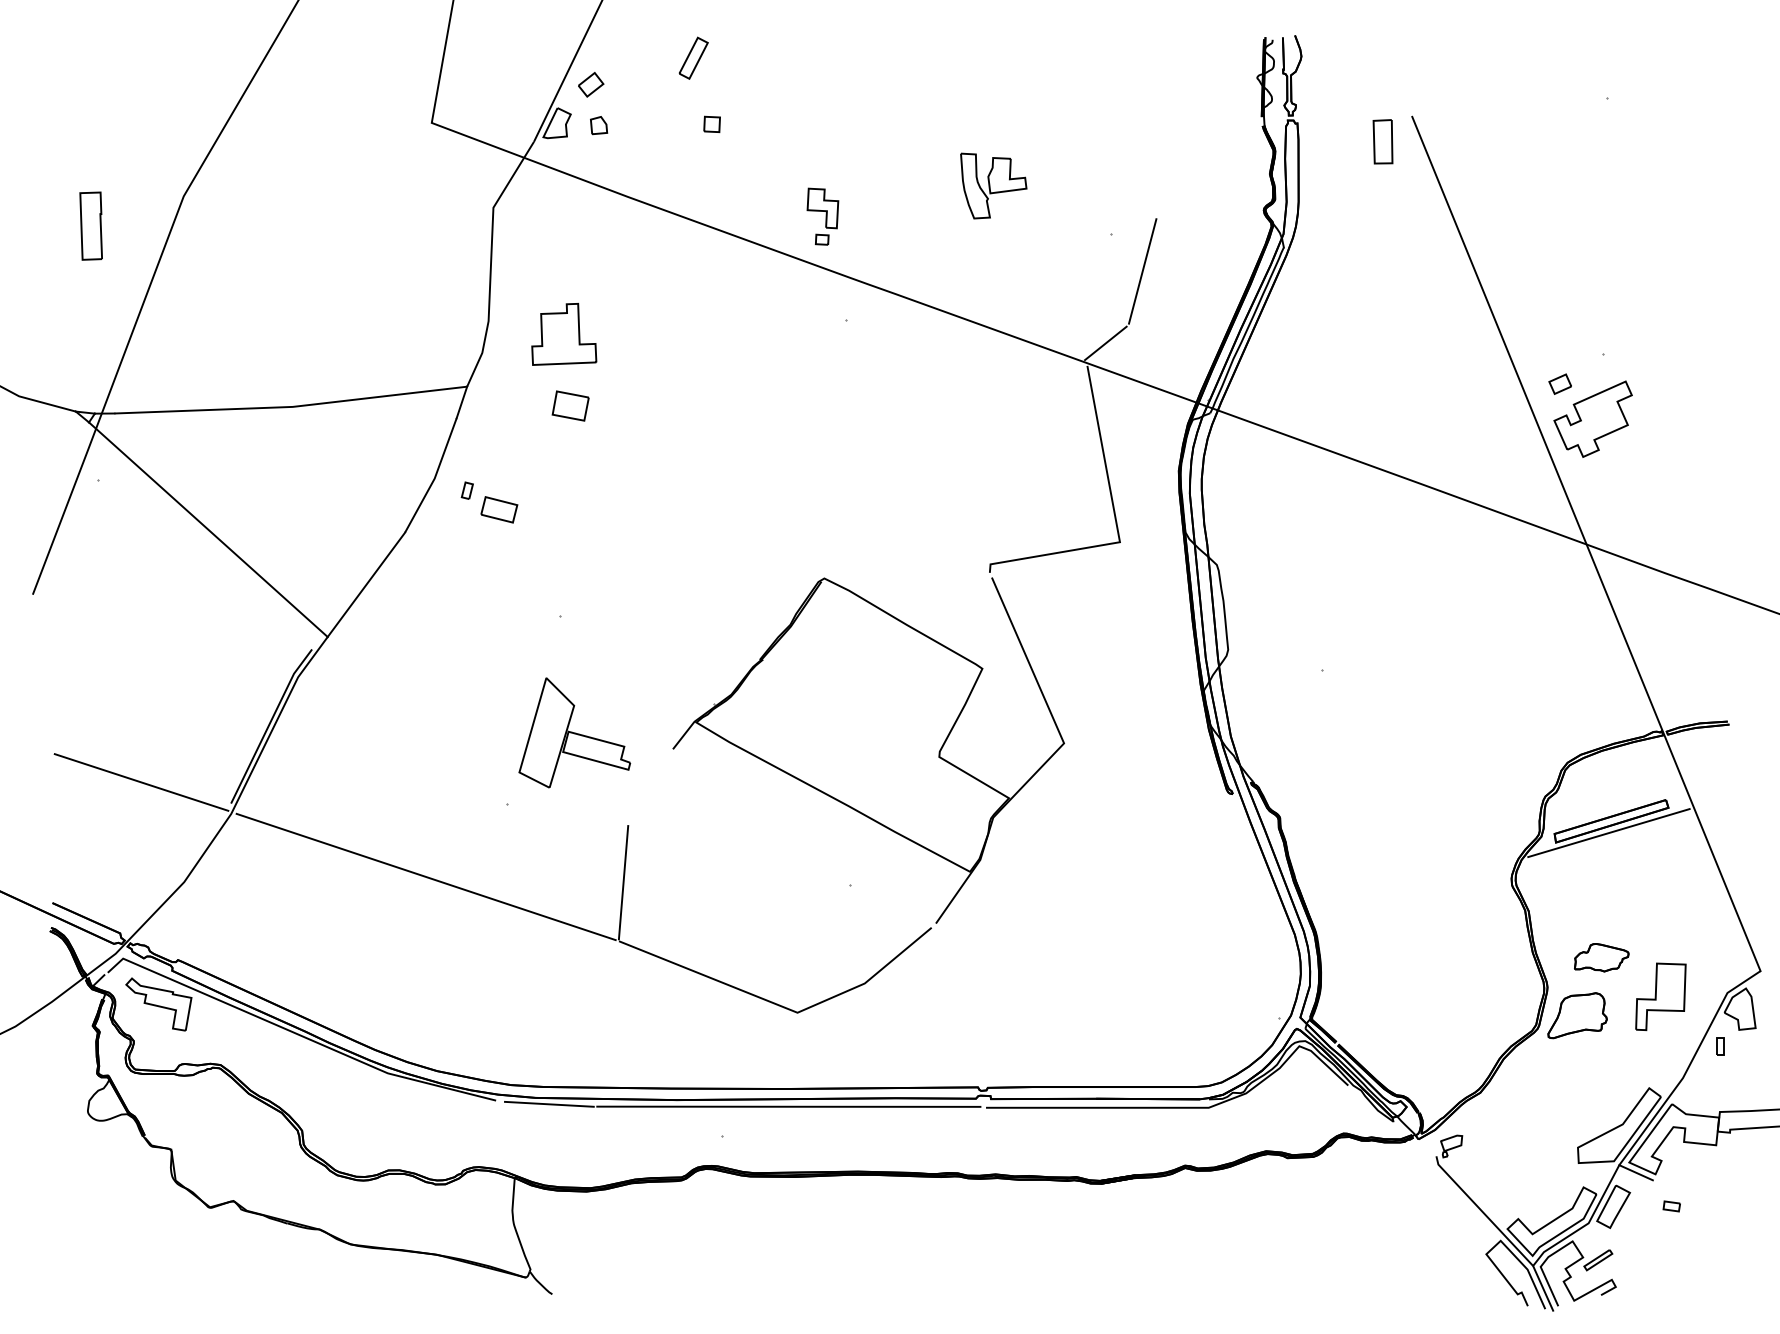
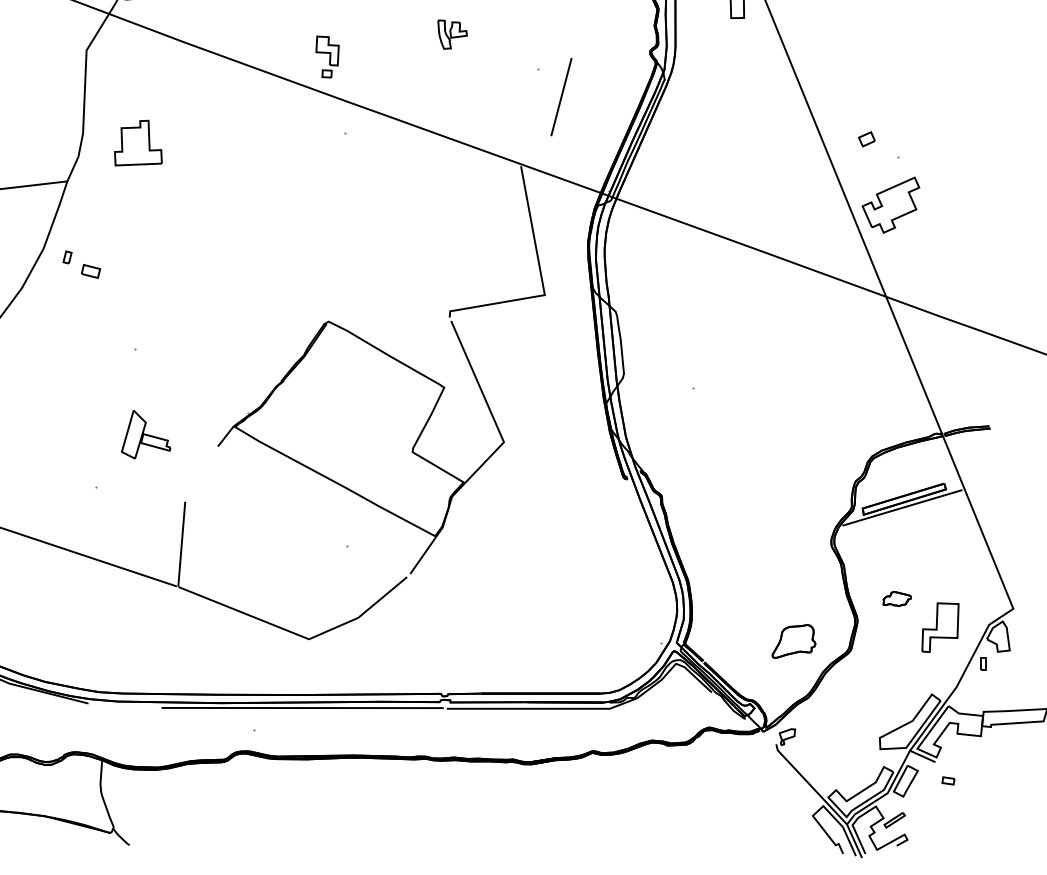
part: (993, 185) -> (452, 34), size x0.6
line: (1105, 343) -> (534, 149), removed
part: (1559, 383) -> (866, 138), moved
part: (570, 405) -> (142, 195), removed
part: (499, 509) -> (91, 271), size x0.7
part: (574, 732) -> (145, 434), size x0.6
part: (1601, 957) -> (897, 598), size x0.7
part: (1577, 1015) -> (793, 641), moved
line: (548, 1103) -> (126, 705), removed

